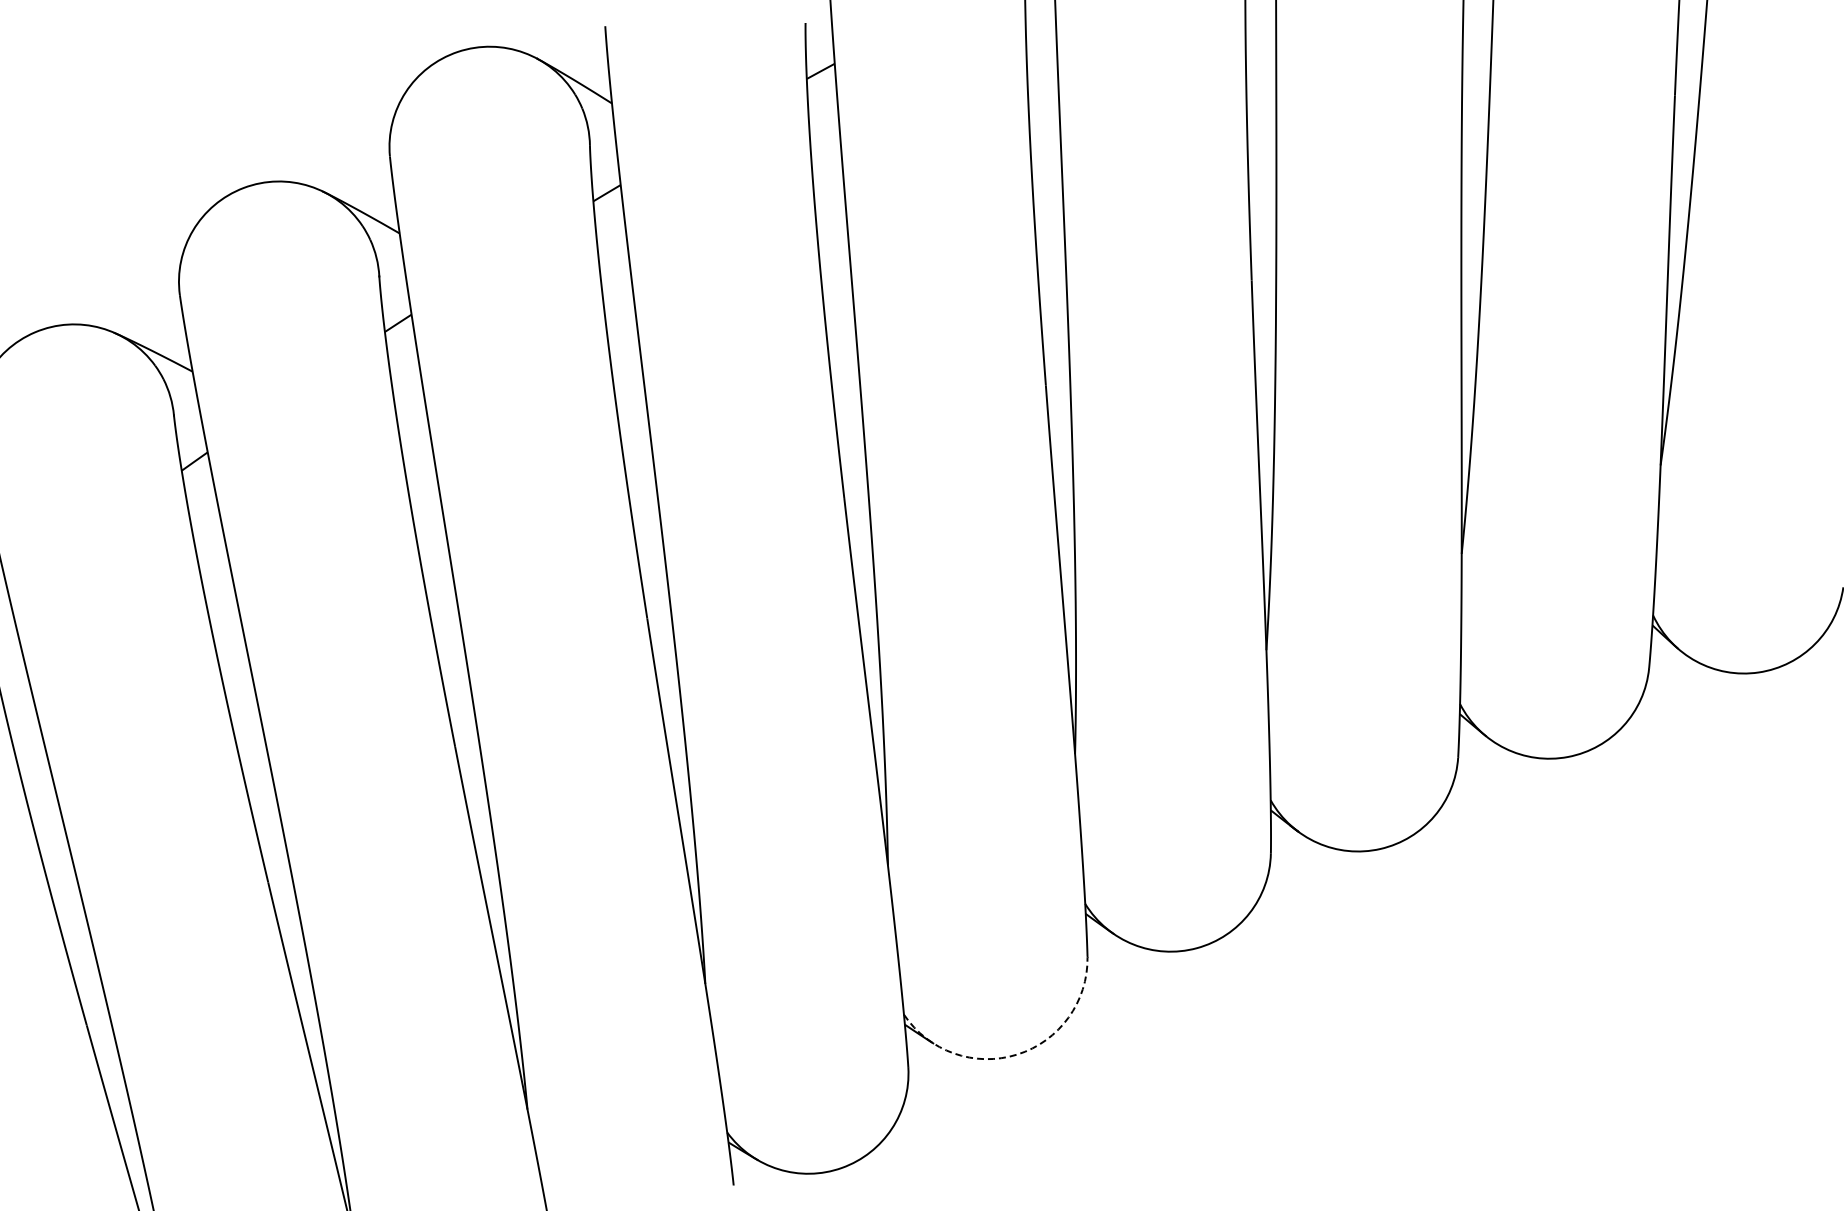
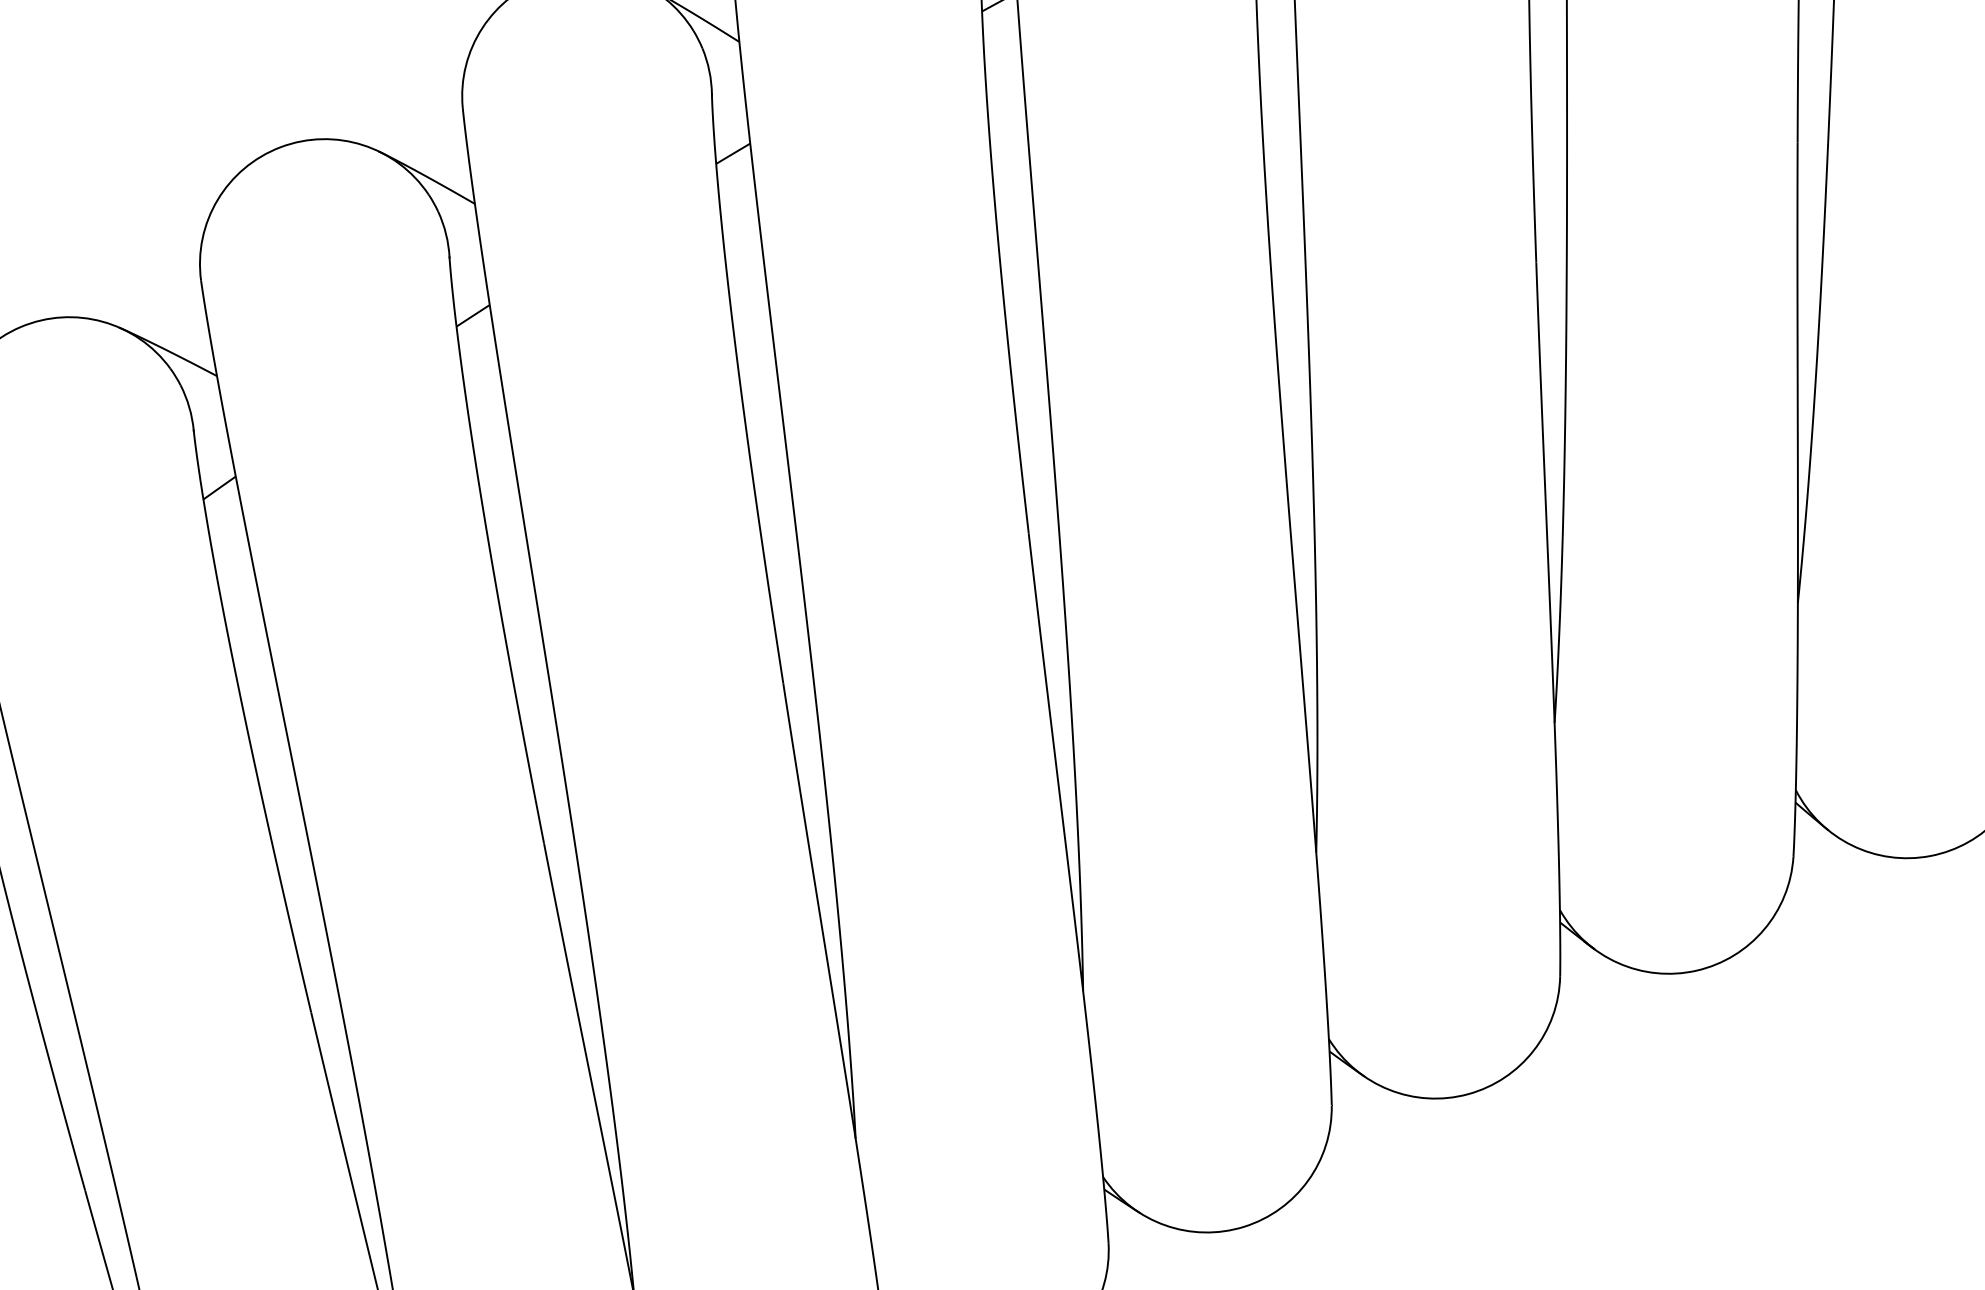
arc: (1017, 1054) -> (1244, 1226), dashed -> solid

